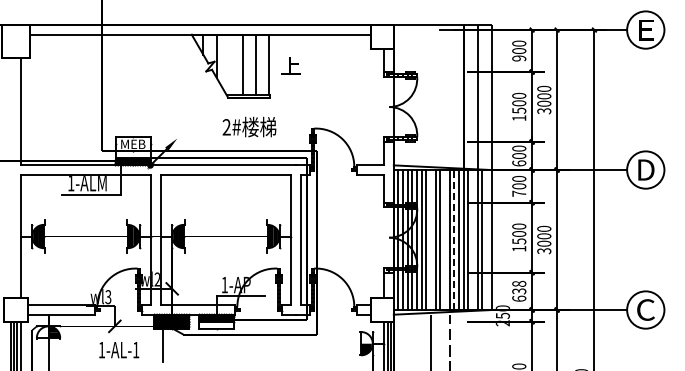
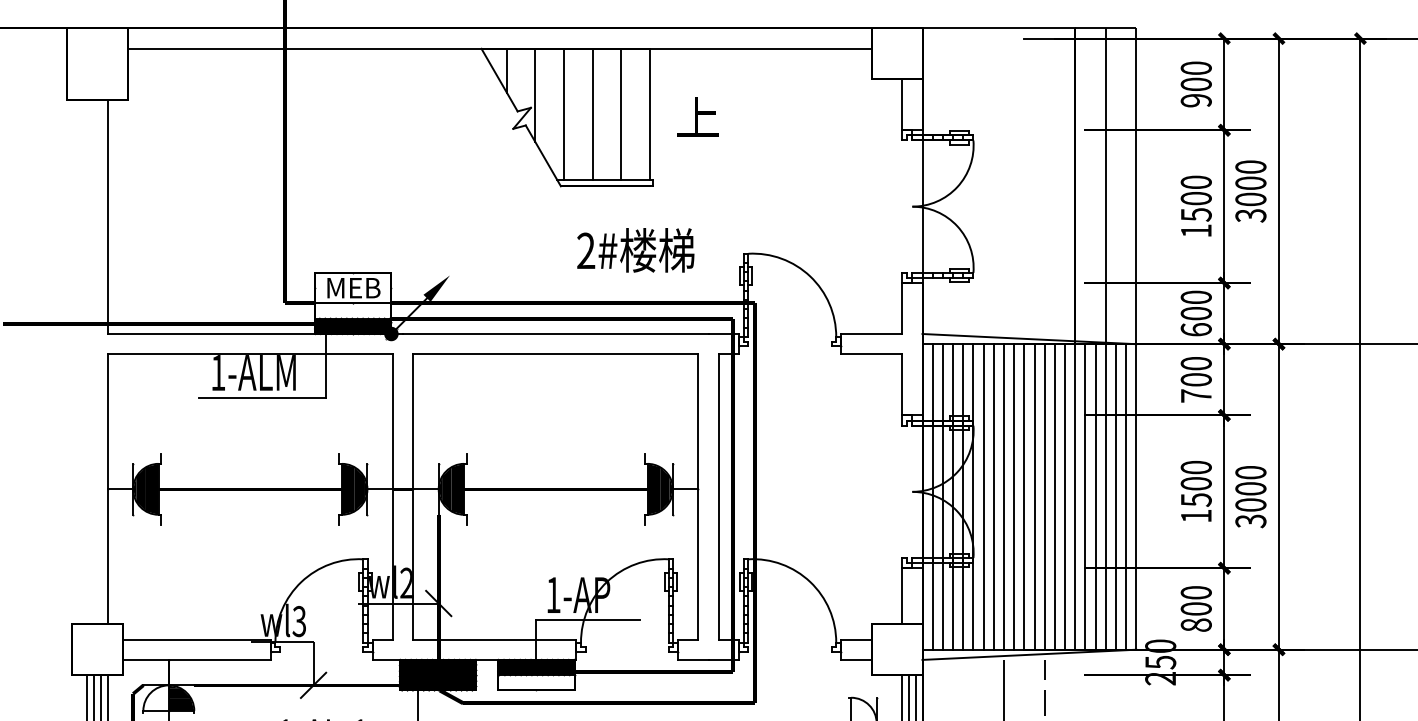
line: (229, 64) -> (563, 113), added
text: (249, 126) -> (635, 249), moved
line: (431, 240) -> (1004, 497), added
line: (445, 240) -> (1035, 497), added
line: (454, 240) -> (1054, 497), dashed -> solid
line: (473, 240) -> (1096, 497), added
line: (487, 240) -> (1126, 497), added
text: (519, 290) -> (1196, 607), 638 -> 800

